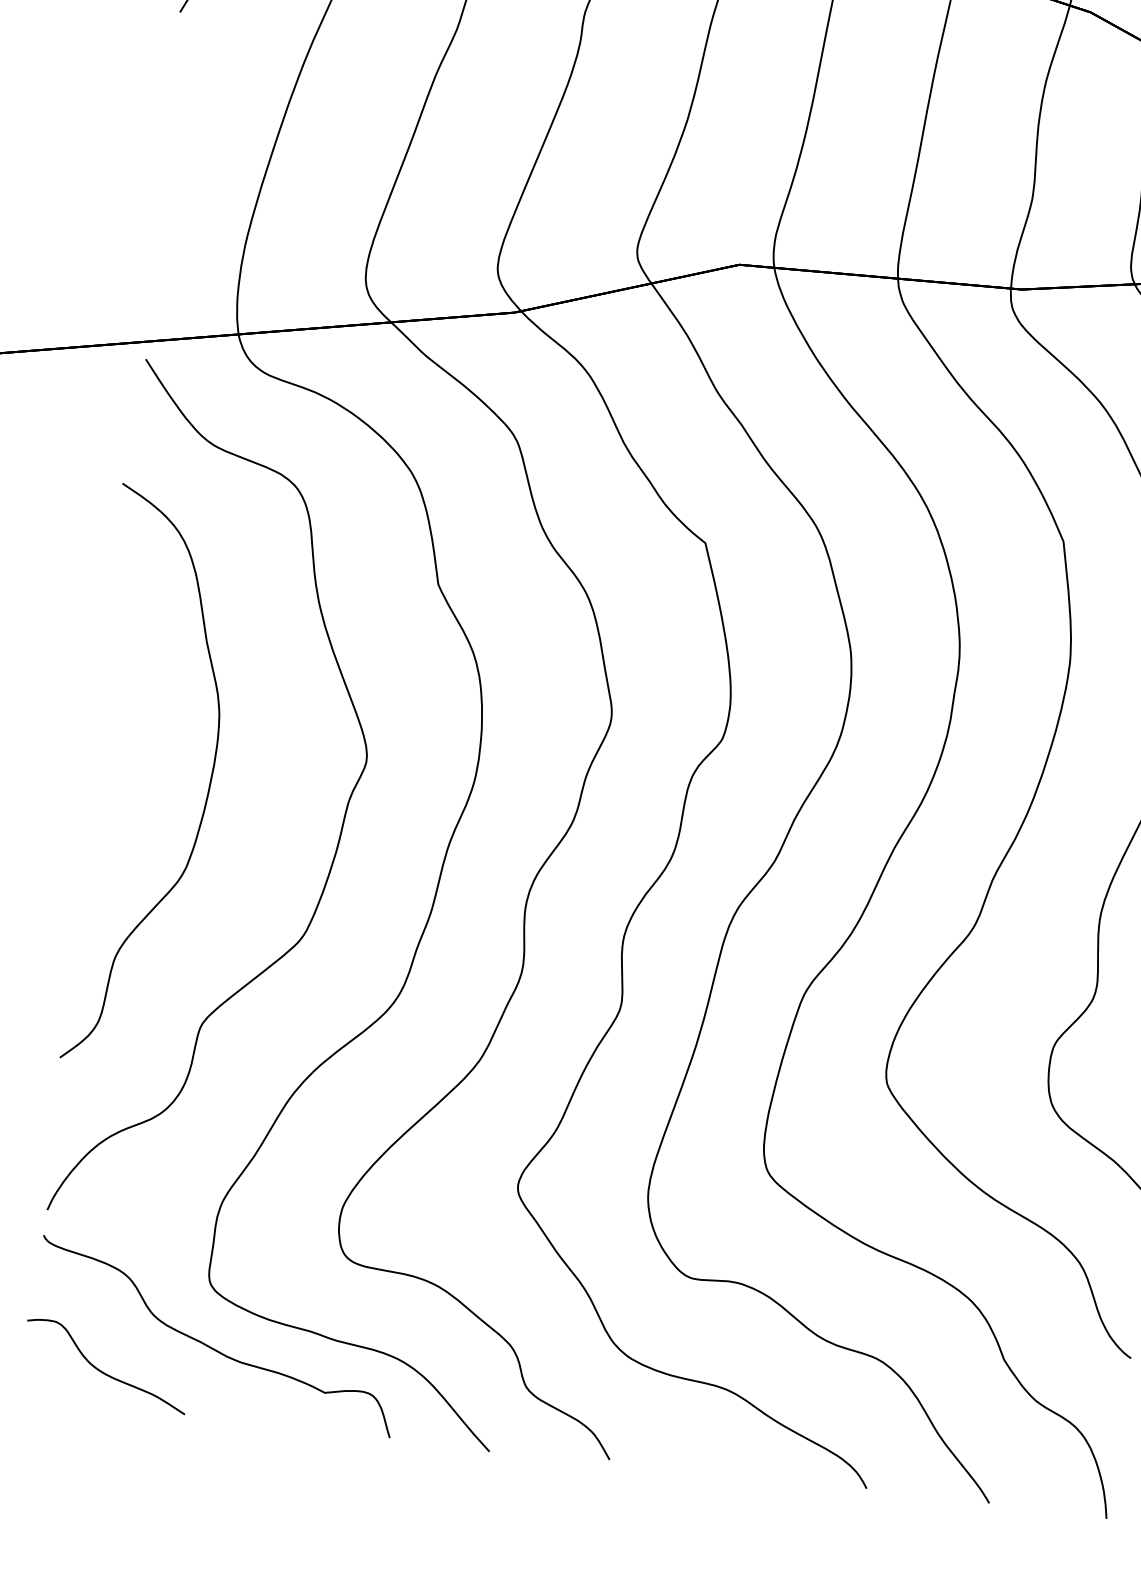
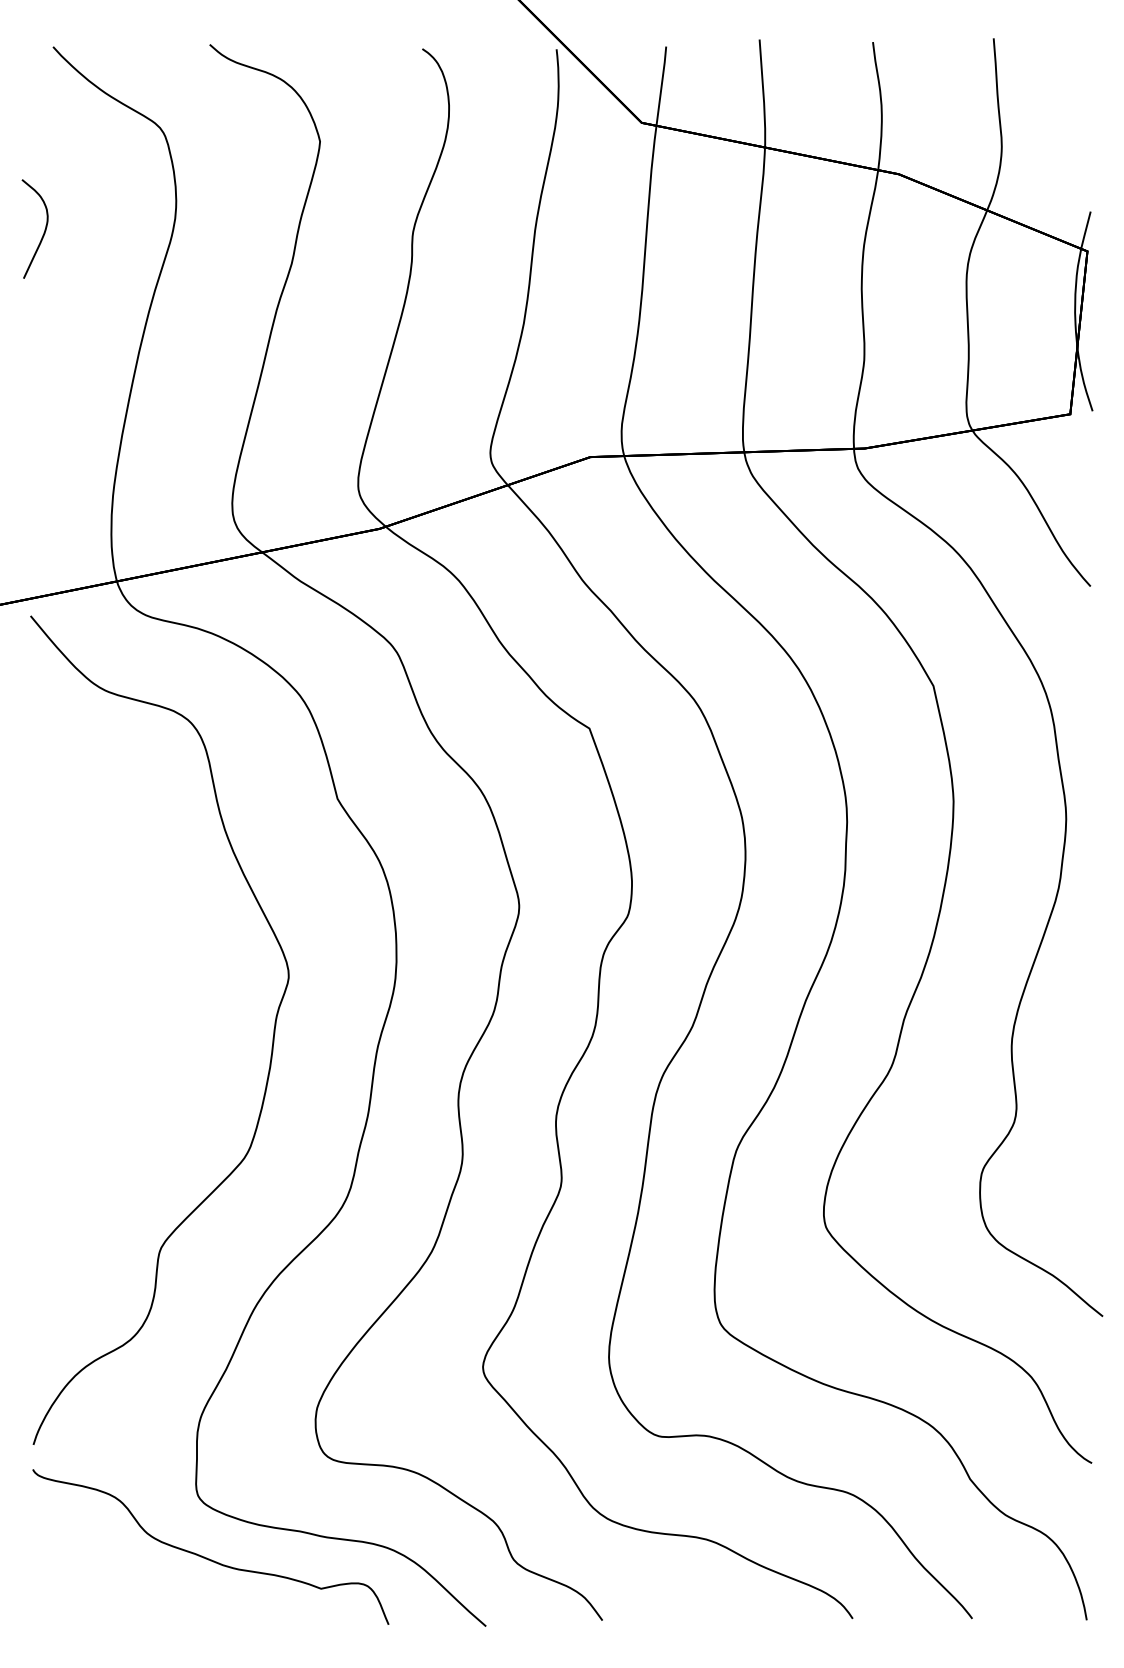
curve: (207, 789) -> (139, 1022), removed
curve: (103, 1371) -> (105, 1593), removed

